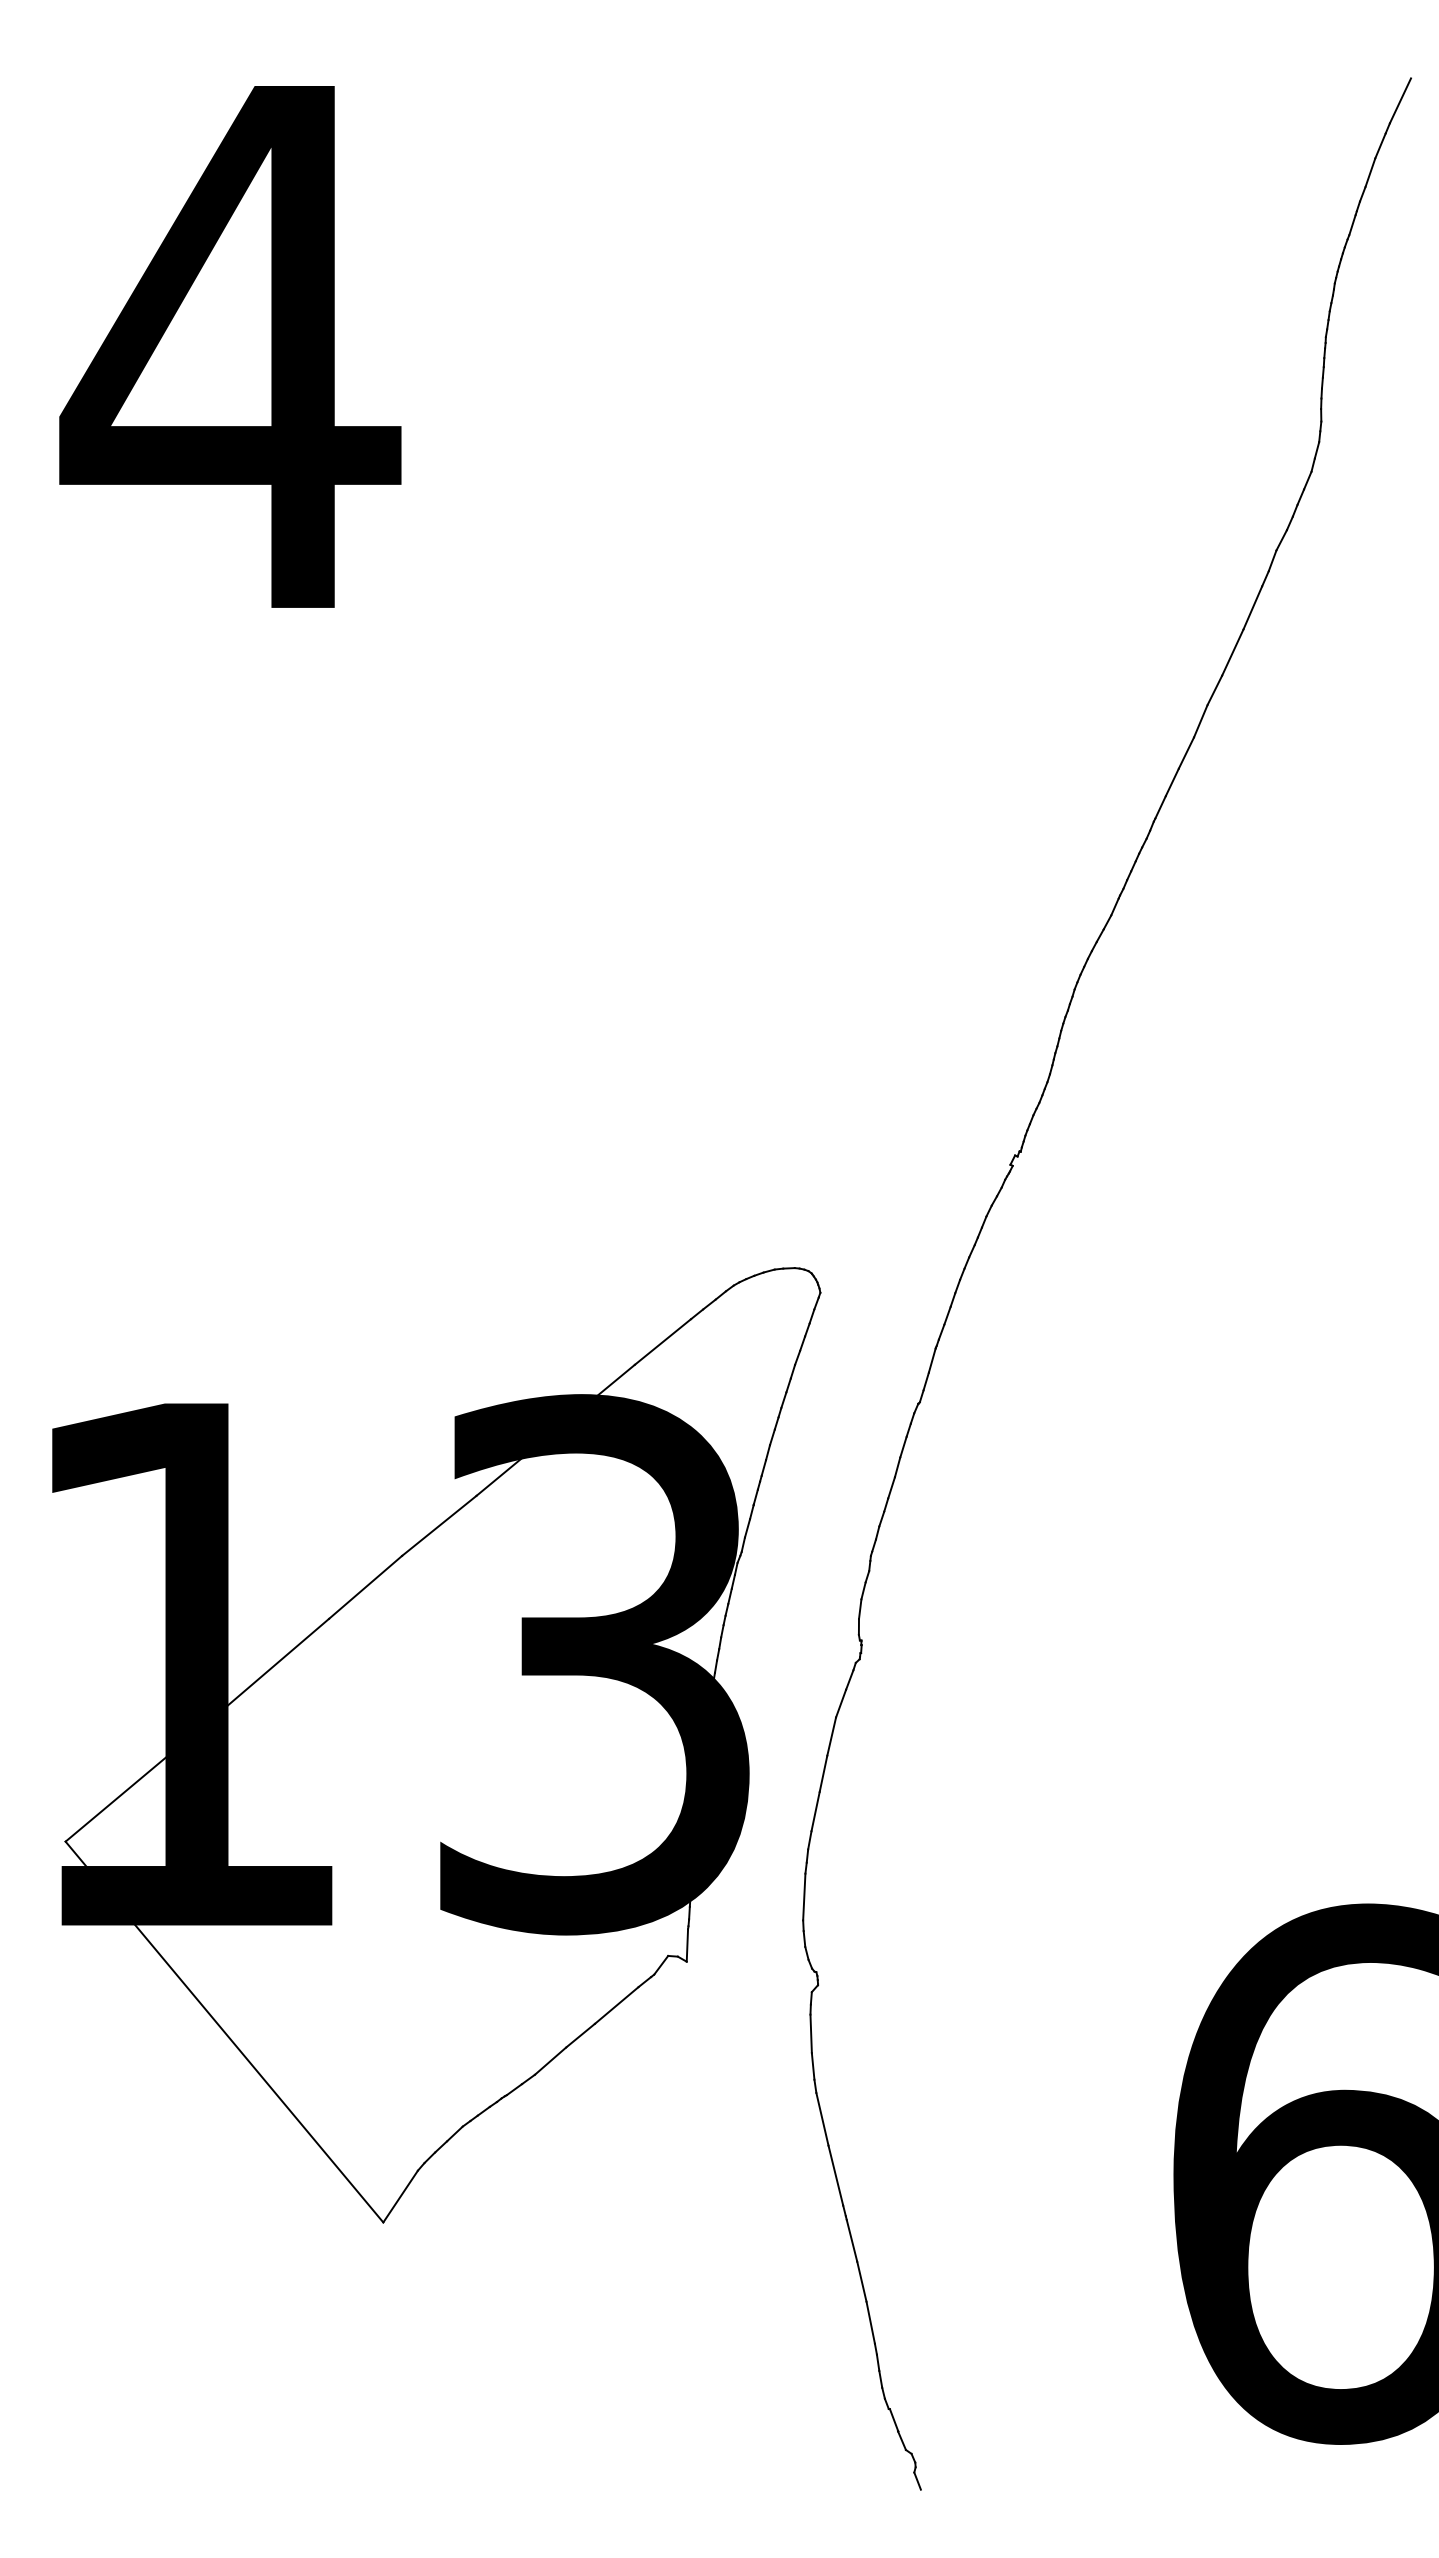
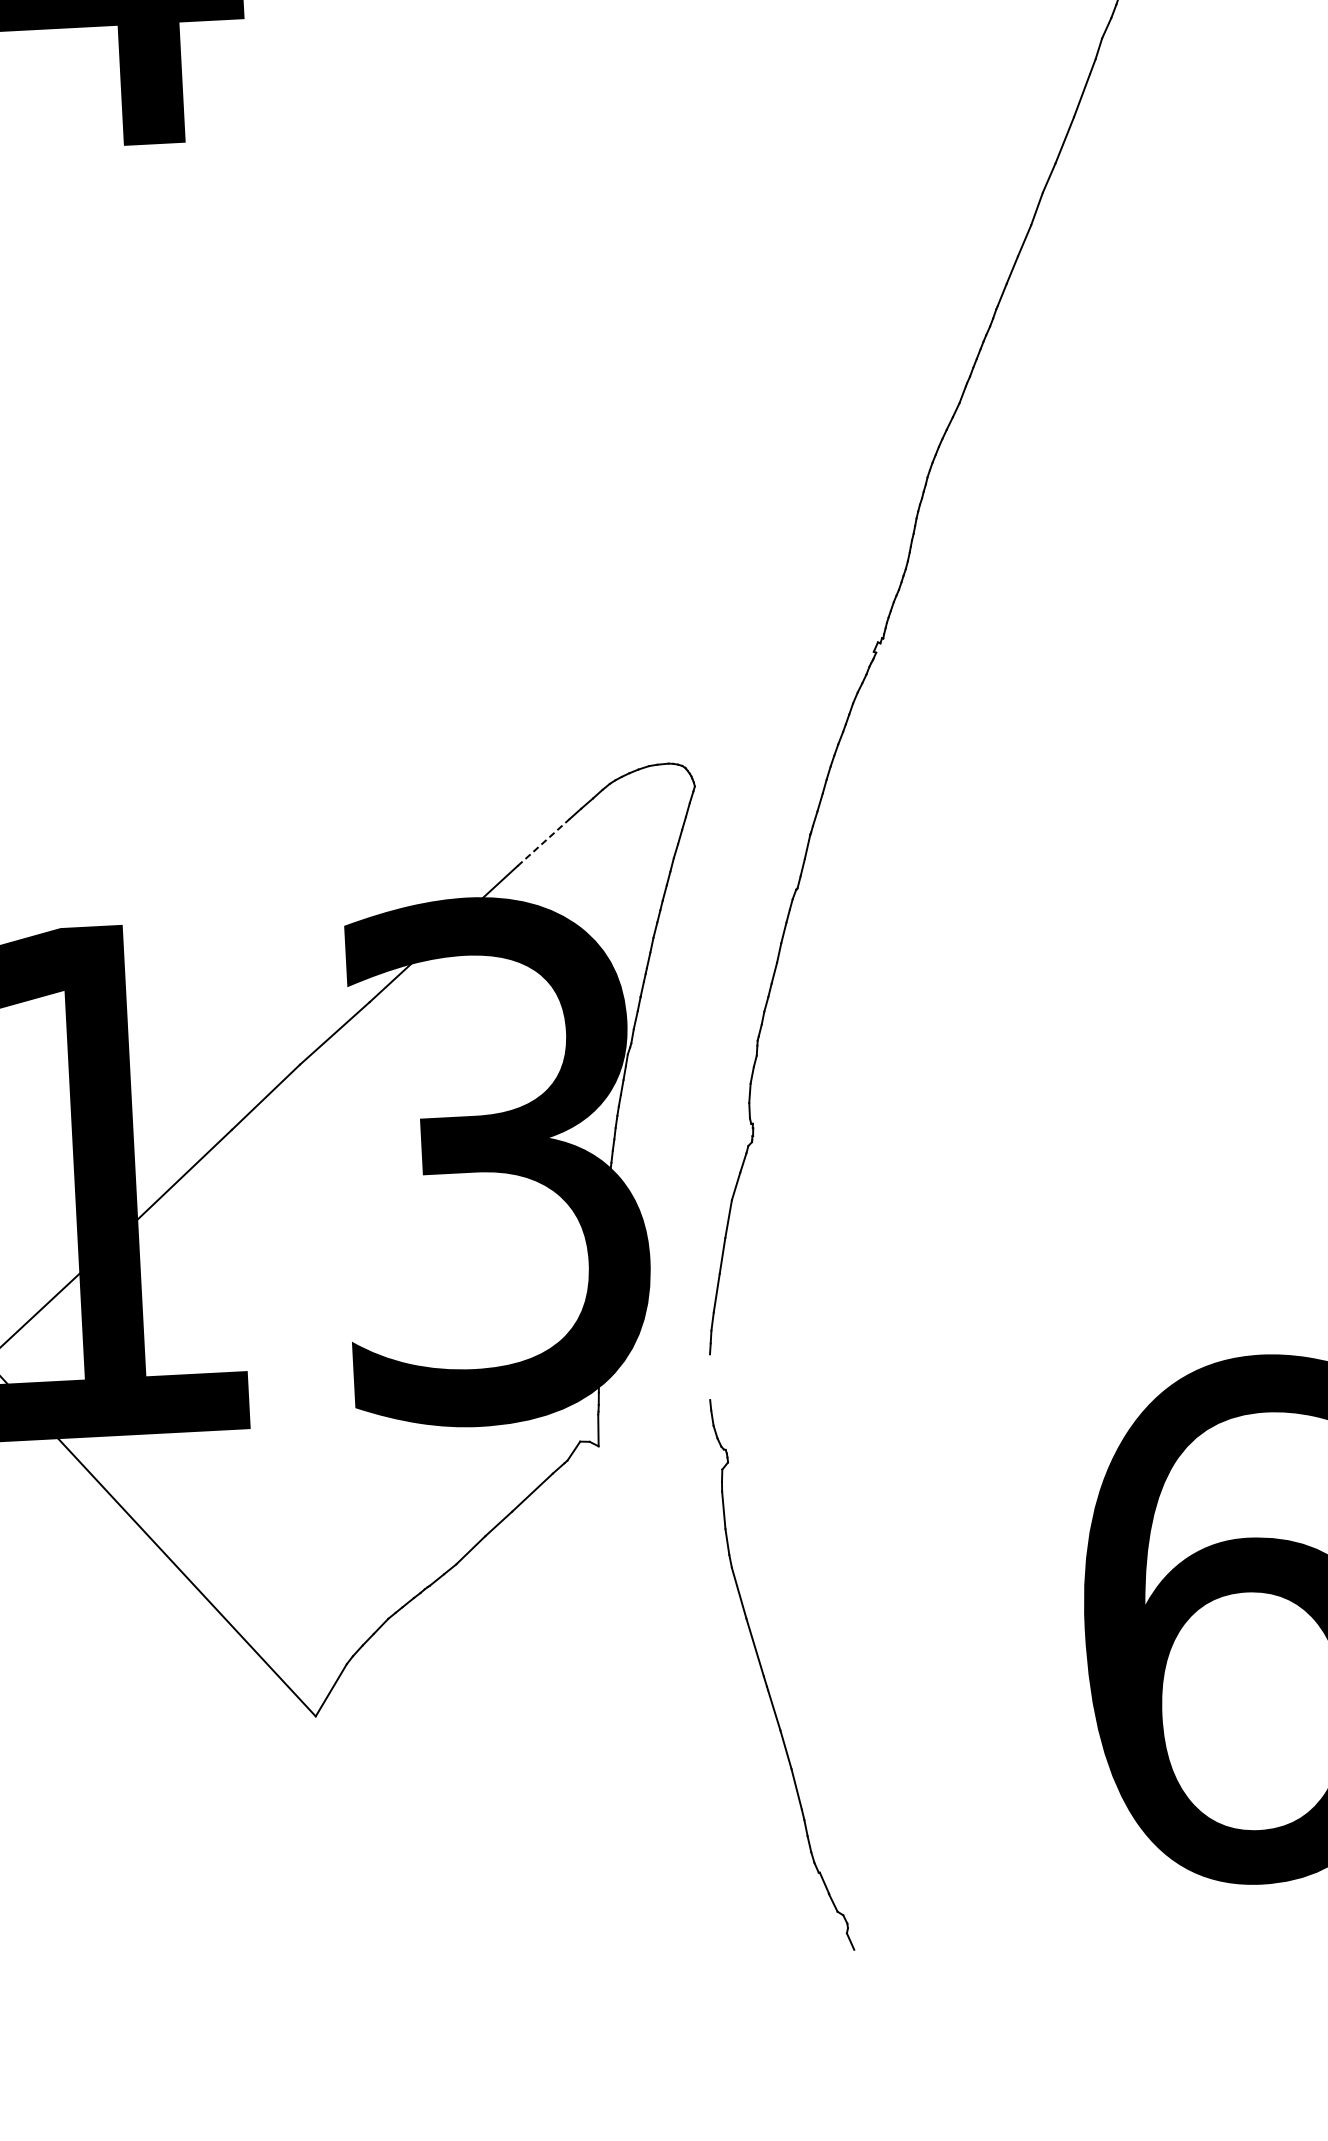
line: (663, 1341) -> (544, 842), solid -> dashed
line: (804, 1896) -> (710, 1376), removed

